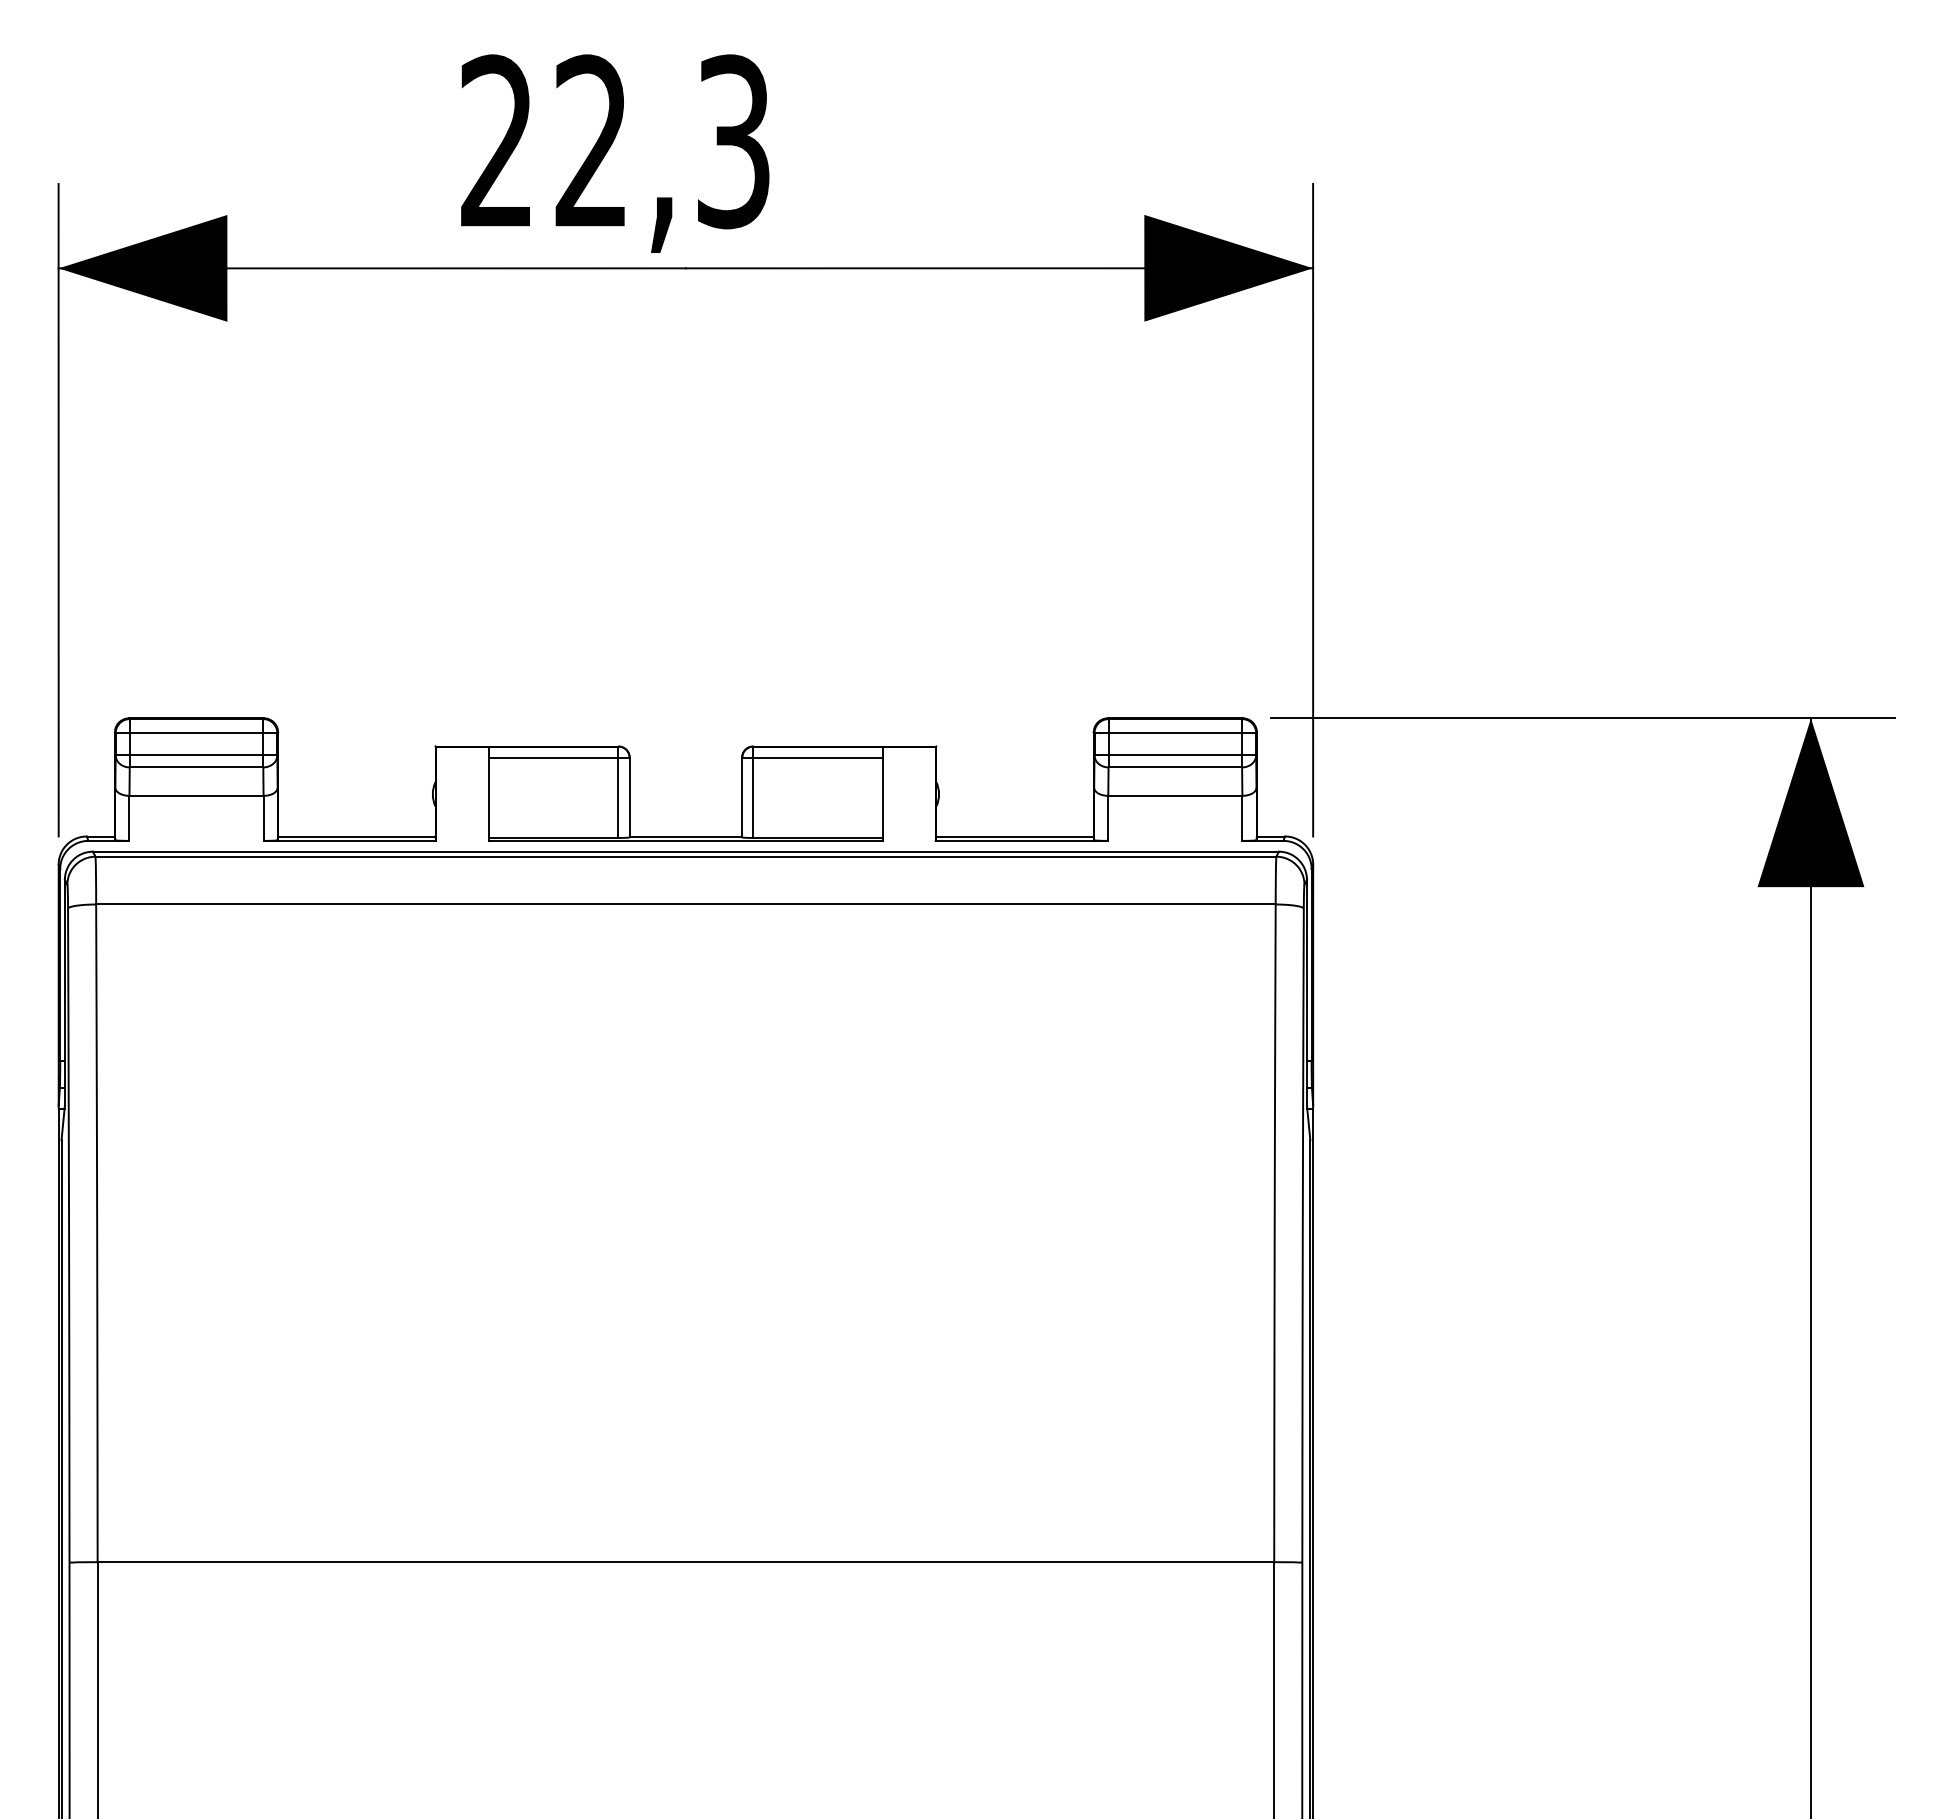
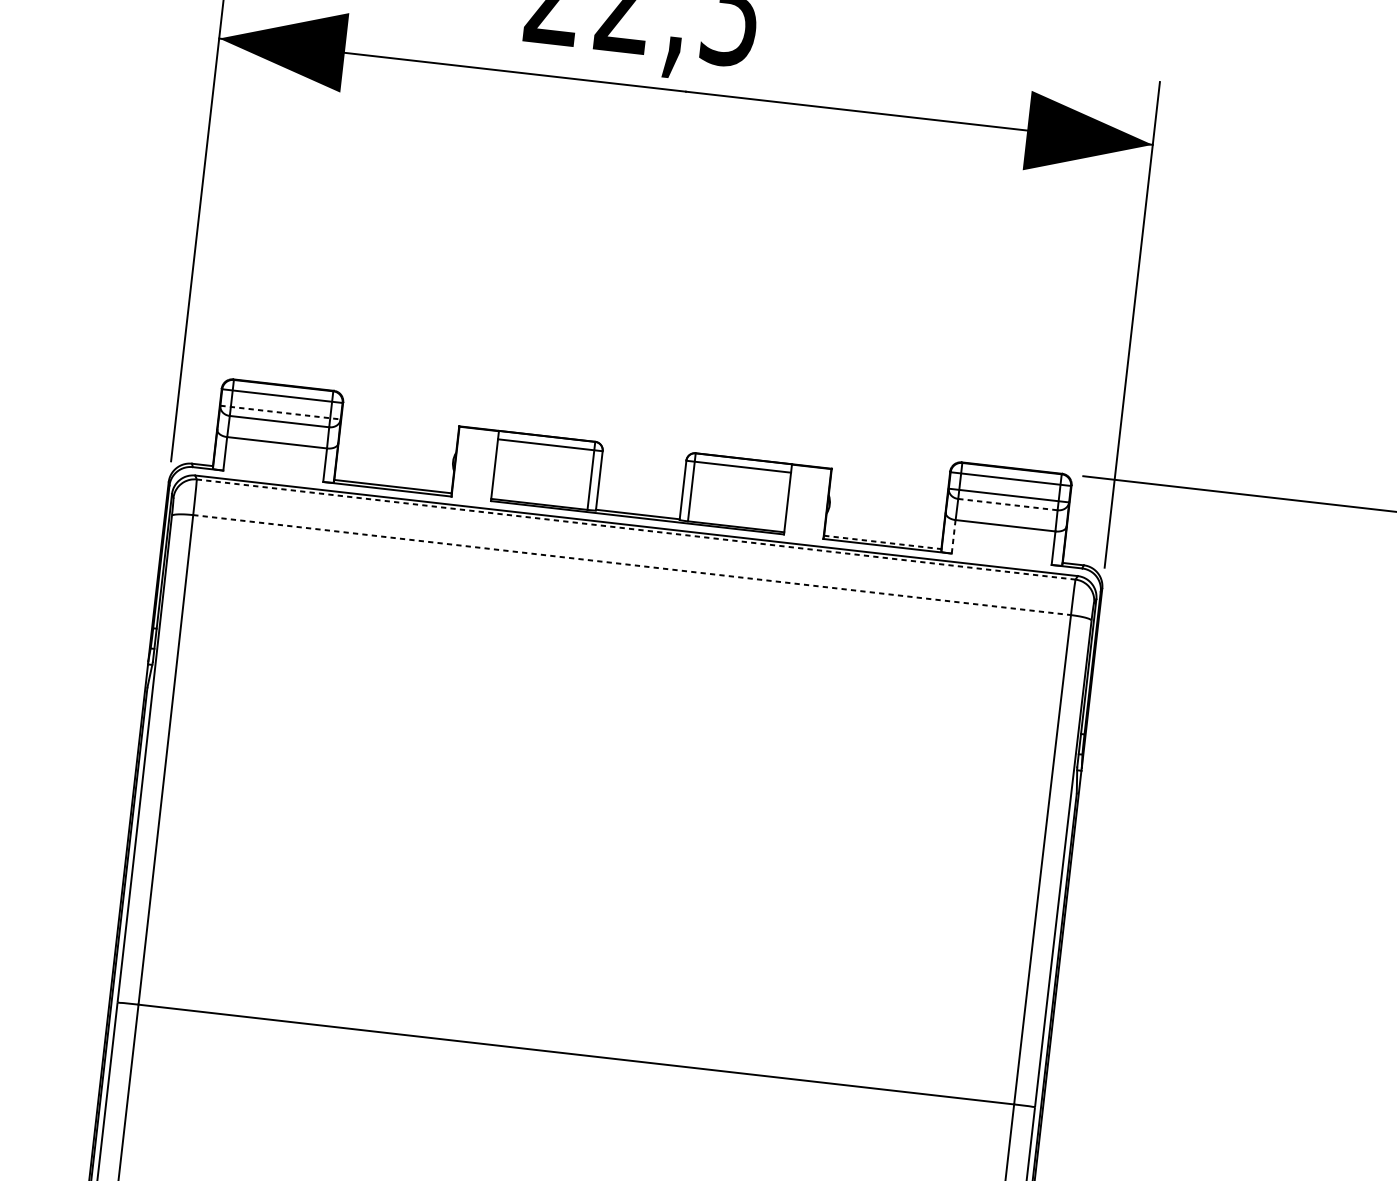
line: (196, 755) -> (280, 412), solid -> dashed
line: (1175, 767) -> (1008, 504), solid -> dashed
line: (1108, 818) -> (953, 536), solid -> dashed
line: (1015, 836) -> (883, 542), solid -> dashed
line: (686, 856) -> (636, 529), solid -> dashed
line: (685, 904) -> (631, 565), solid -> dashed

